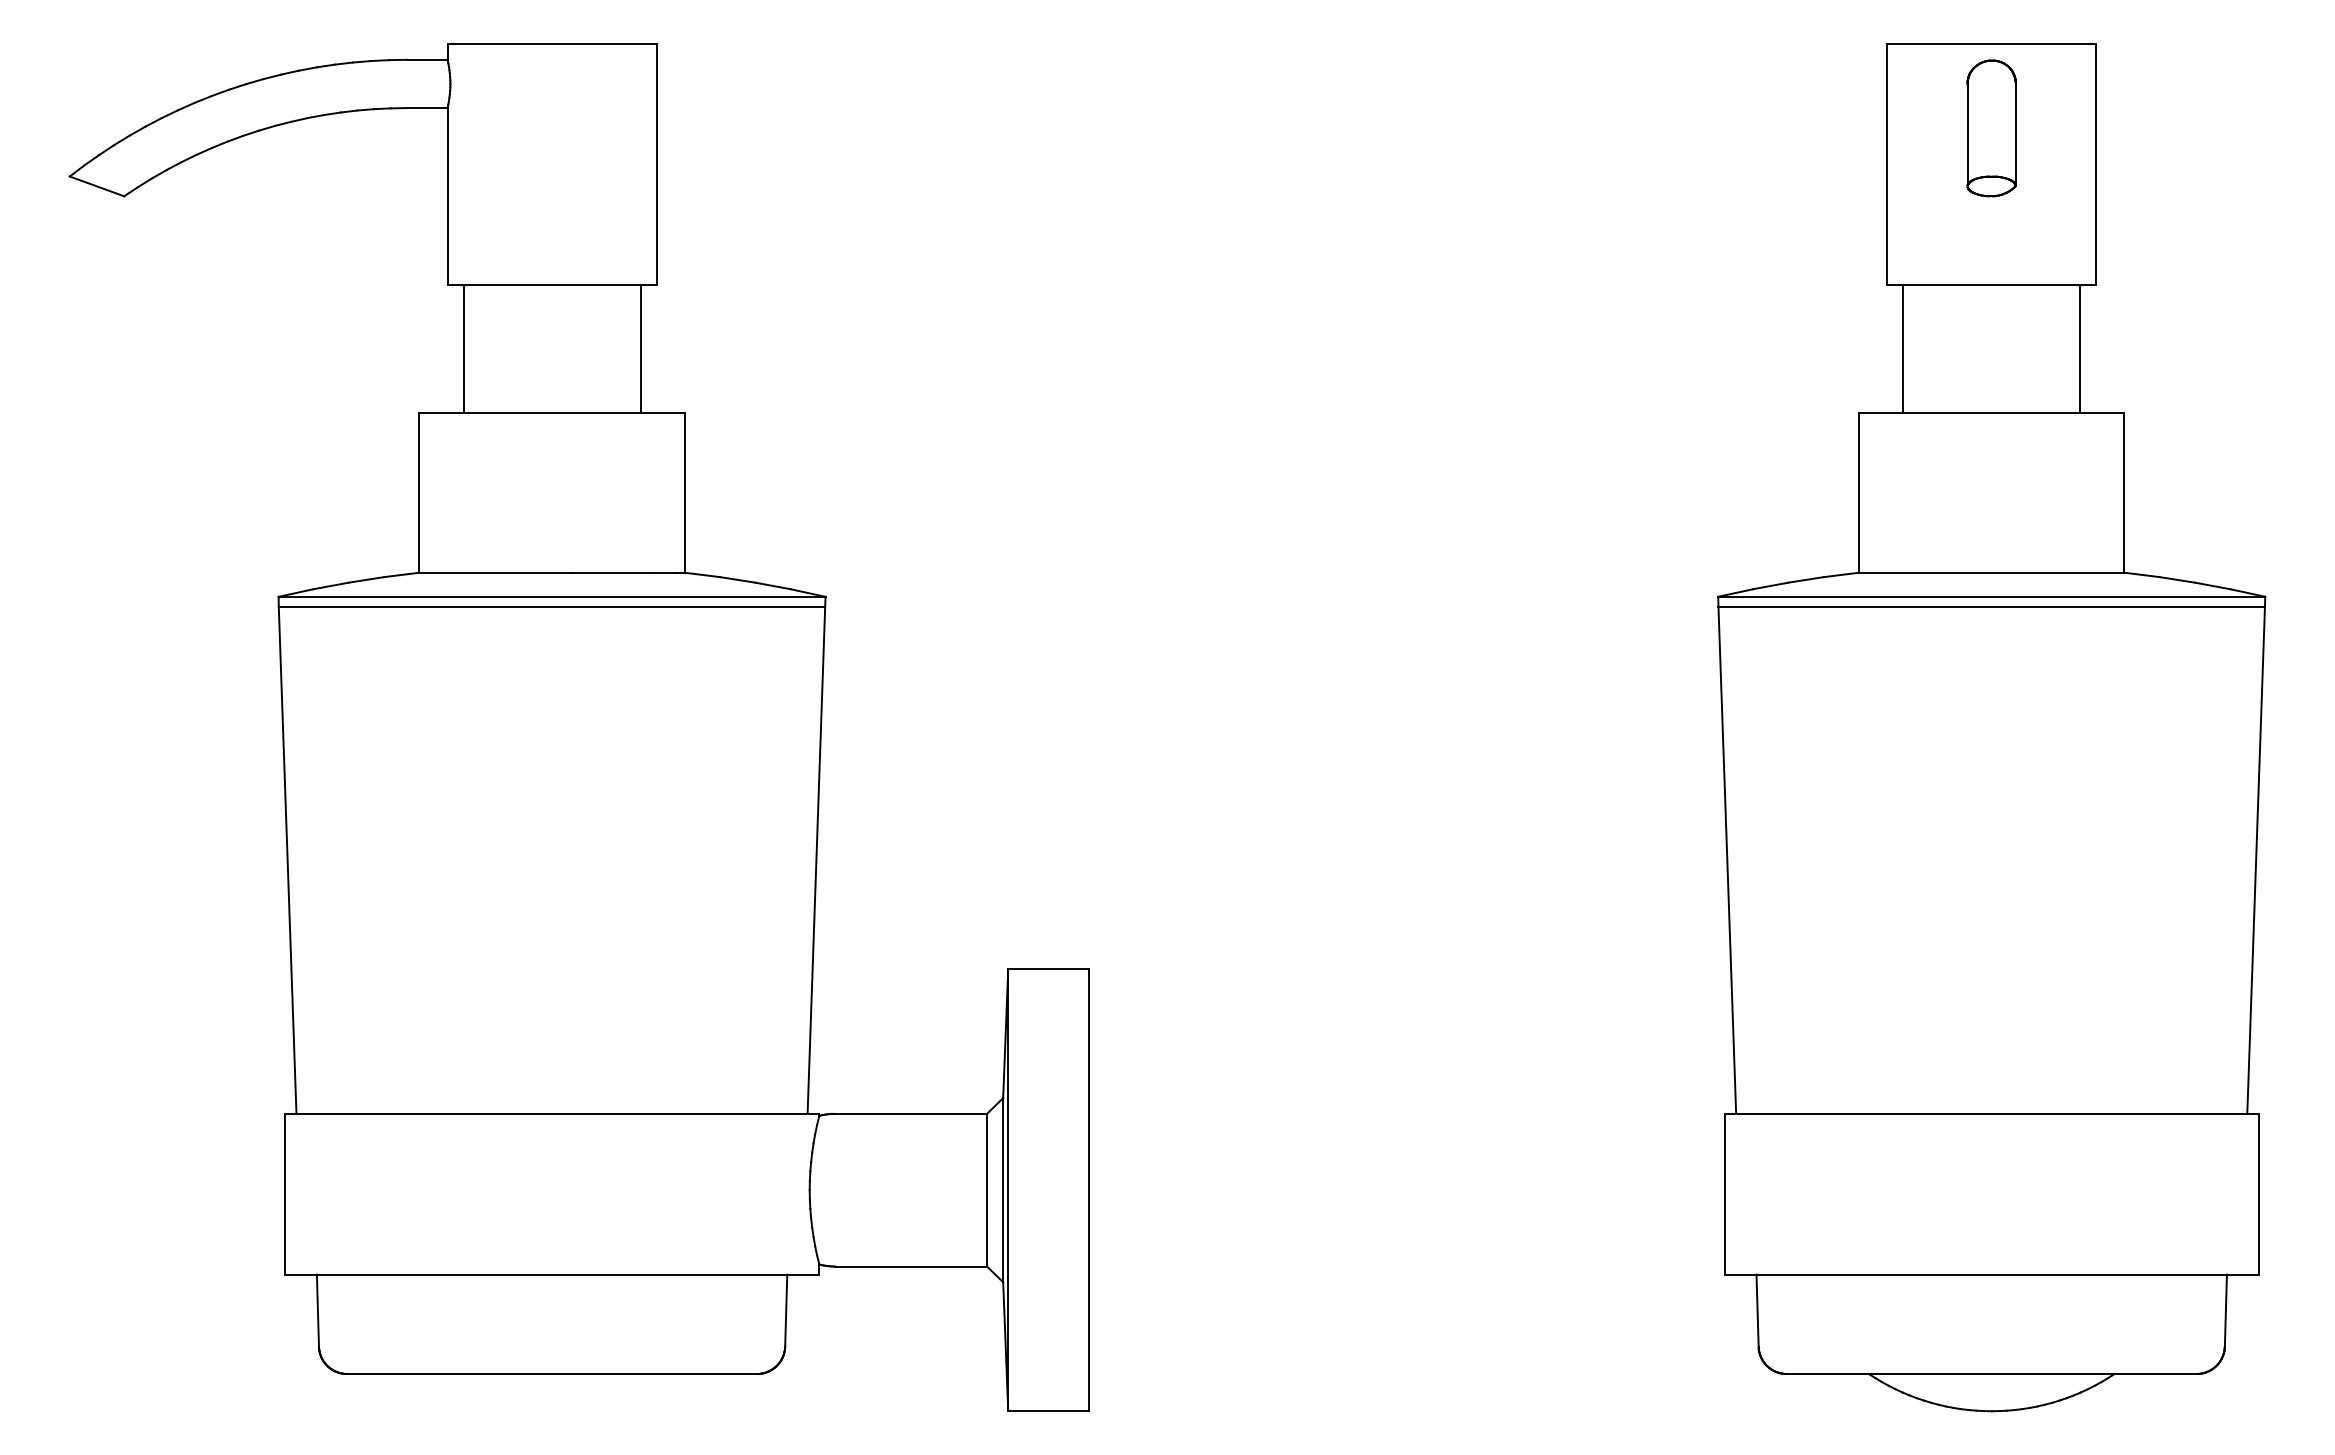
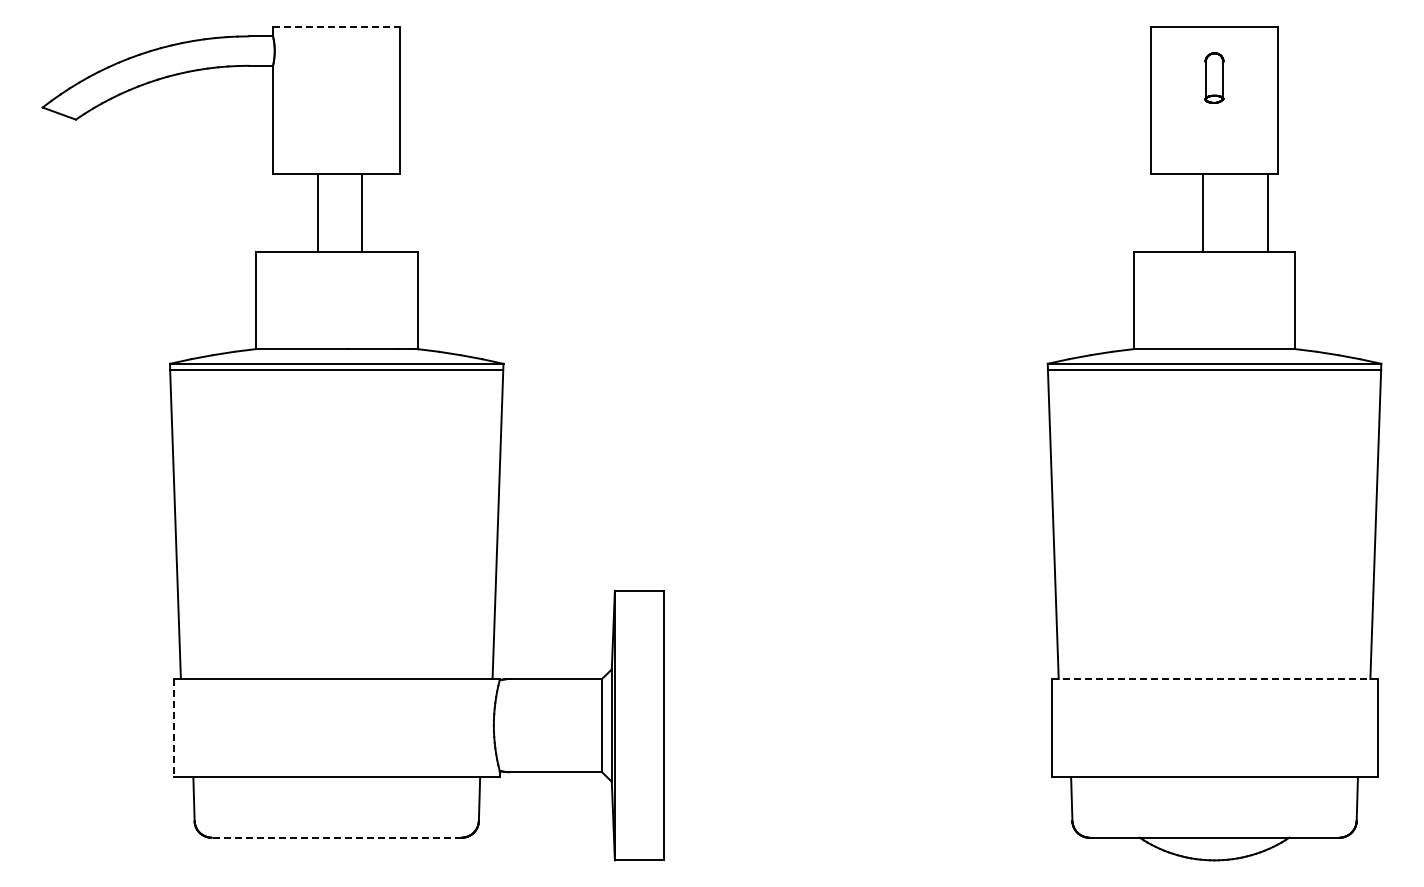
line: (551, 43) -> (336, 26), solid -> dashed
part: (1991, 127) -> (1214, 77), size x0.6
line: (463, 348) -> (317, 212), moved
line: (640, 348) -> (361, 212), moved
line: (1903, 348) -> (1202, 212), moved
line: (1991, 1114) -> (1214, 679), solid -> dashed
line: (284, 1194) -> (173, 728), solid -> dashed
line: (551, 1373) -> (336, 837), solid -> dashed

